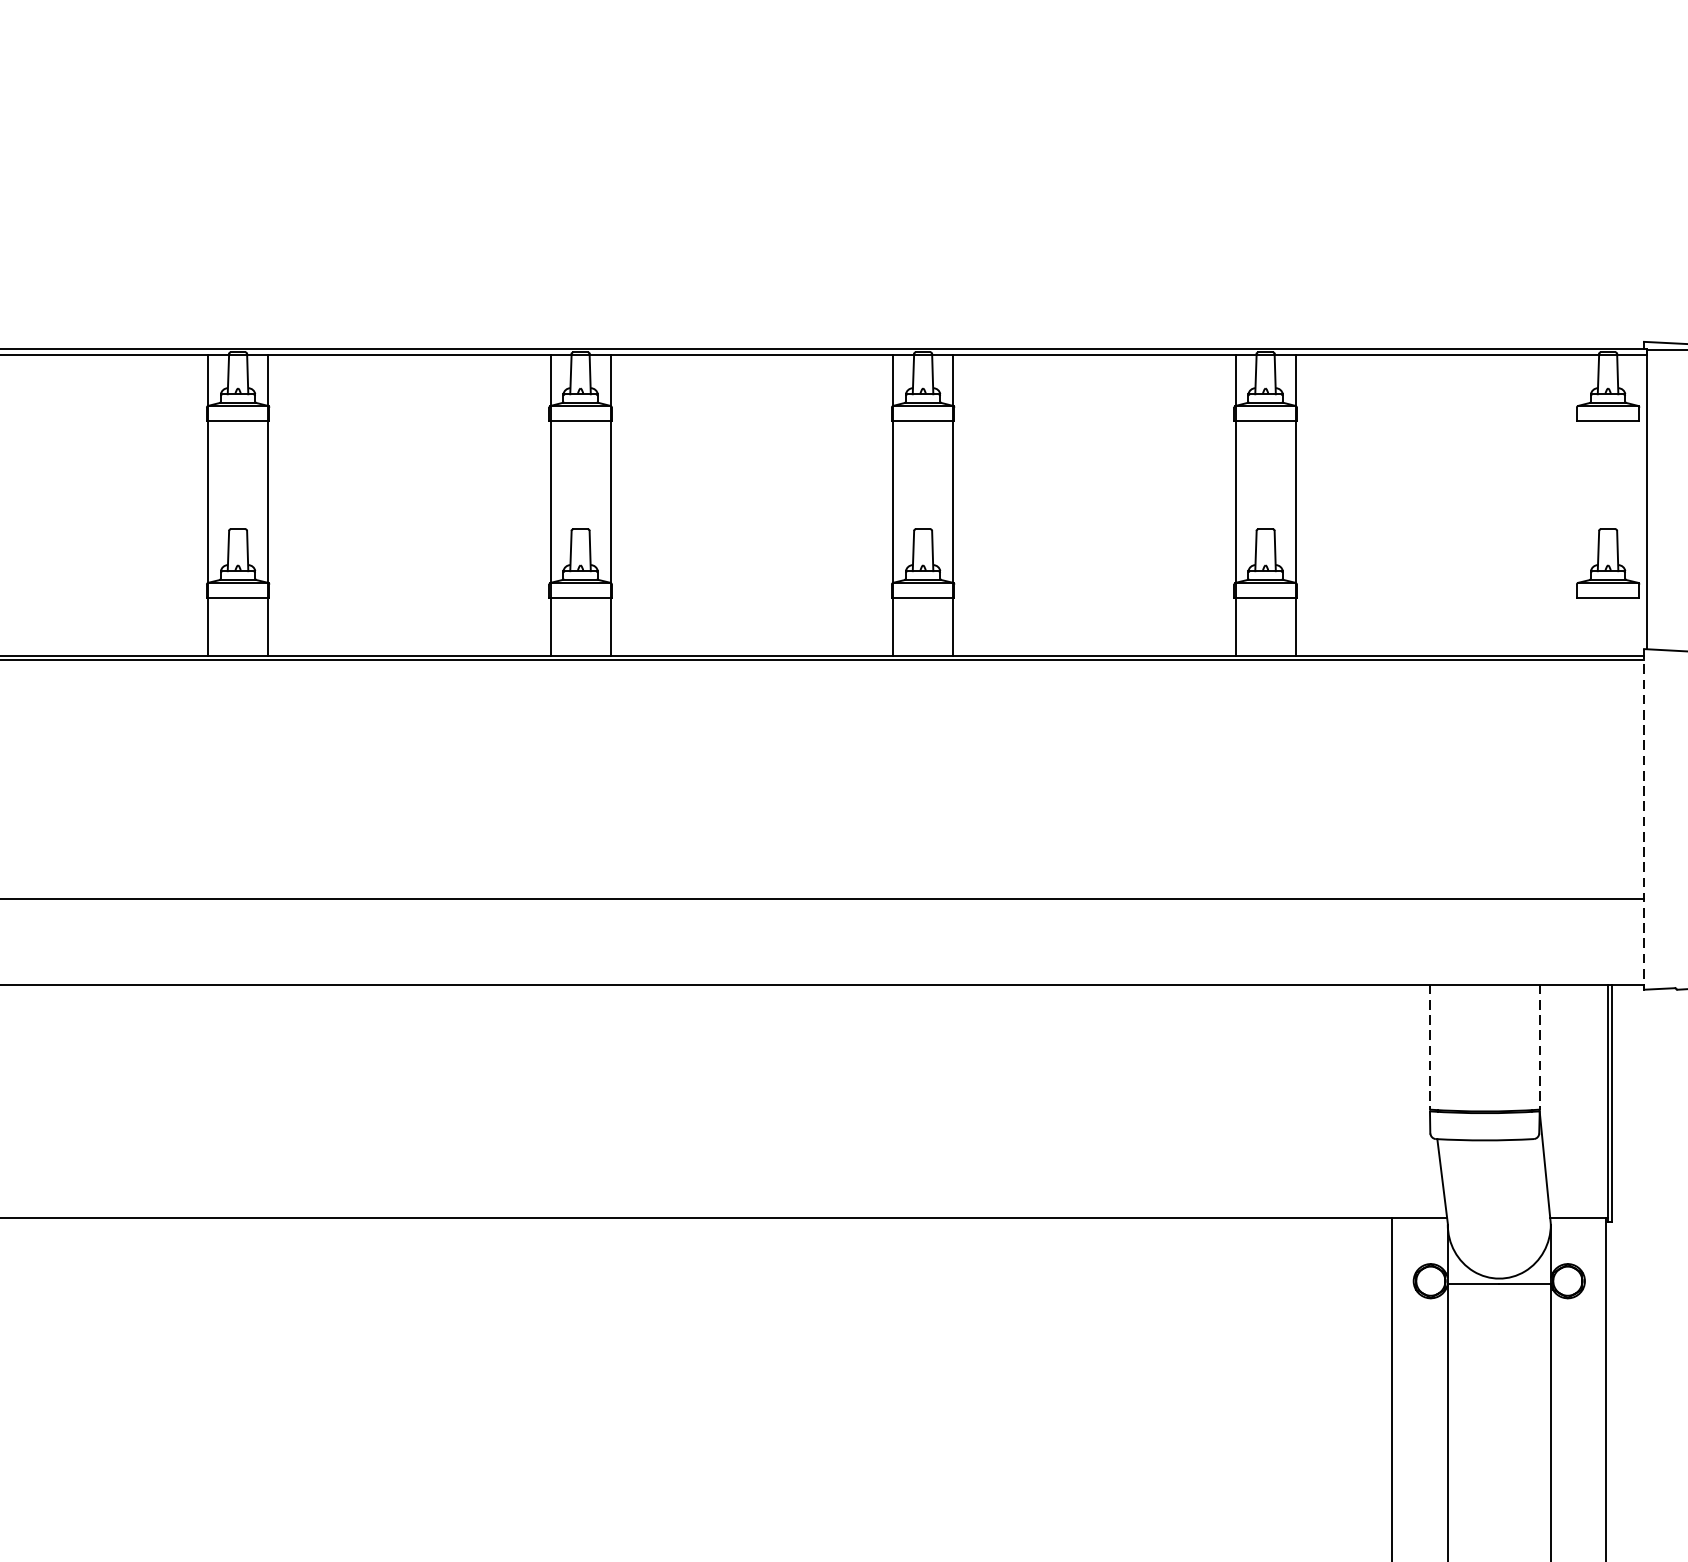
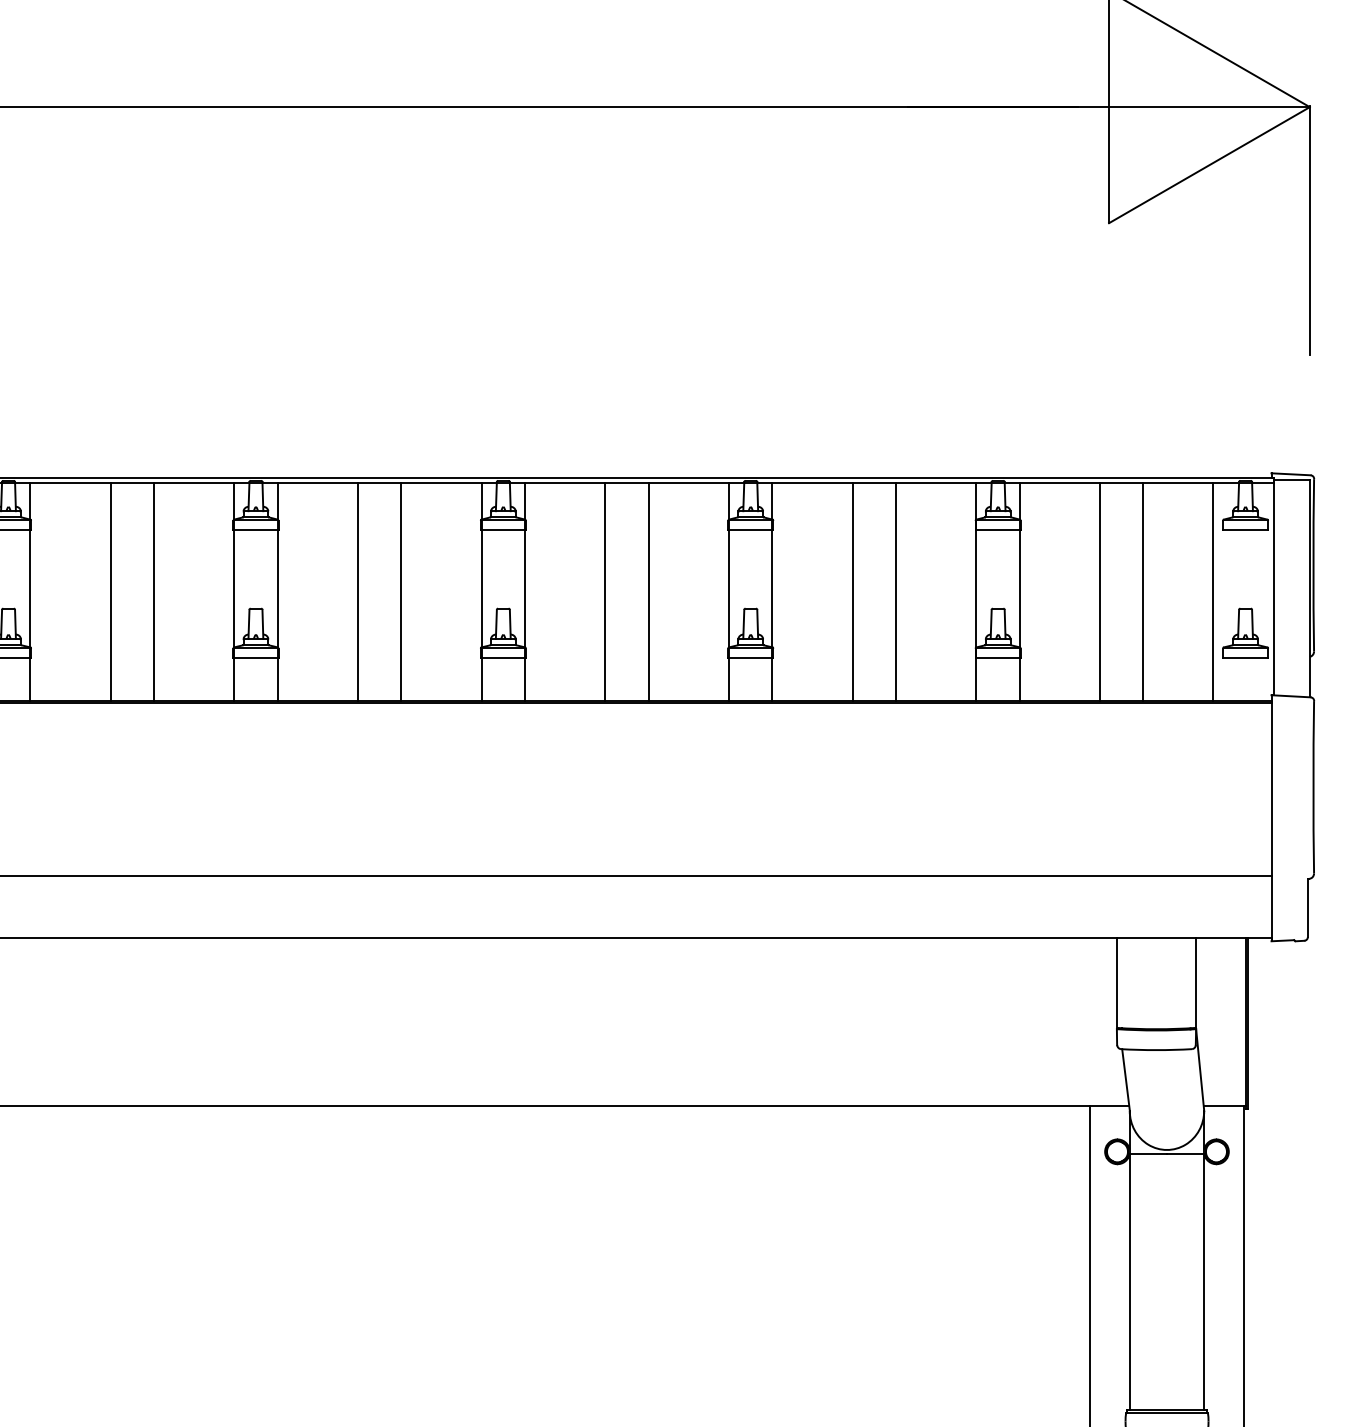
line: (36, 505) -> (110, 591), added
line: (96, 505) -> (153, 591), added
line: (378, 505) -> (357, 591), added
line: (439, 505) -> (401, 591), added
line: (722, 505) -> (605, 591), added
line: (781, 505) -> (648, 591), added
line: (1063, 505) -> (852, 591), added
line: (1124, 505) -> (896, 591), added
line: (1407, 505) -> (1100, 591), added
line: (1466, 505) -> (1143, 591), added
line: (1562, 505) -> (1212, 591), added
line: (1644, 819) -> (1271, 818), dashed -> solid
line: (1429, 1048) -> (1116, 983), dashed -> solid
line: (1540, 1048) -> (1196, 983), dashed -> solid

